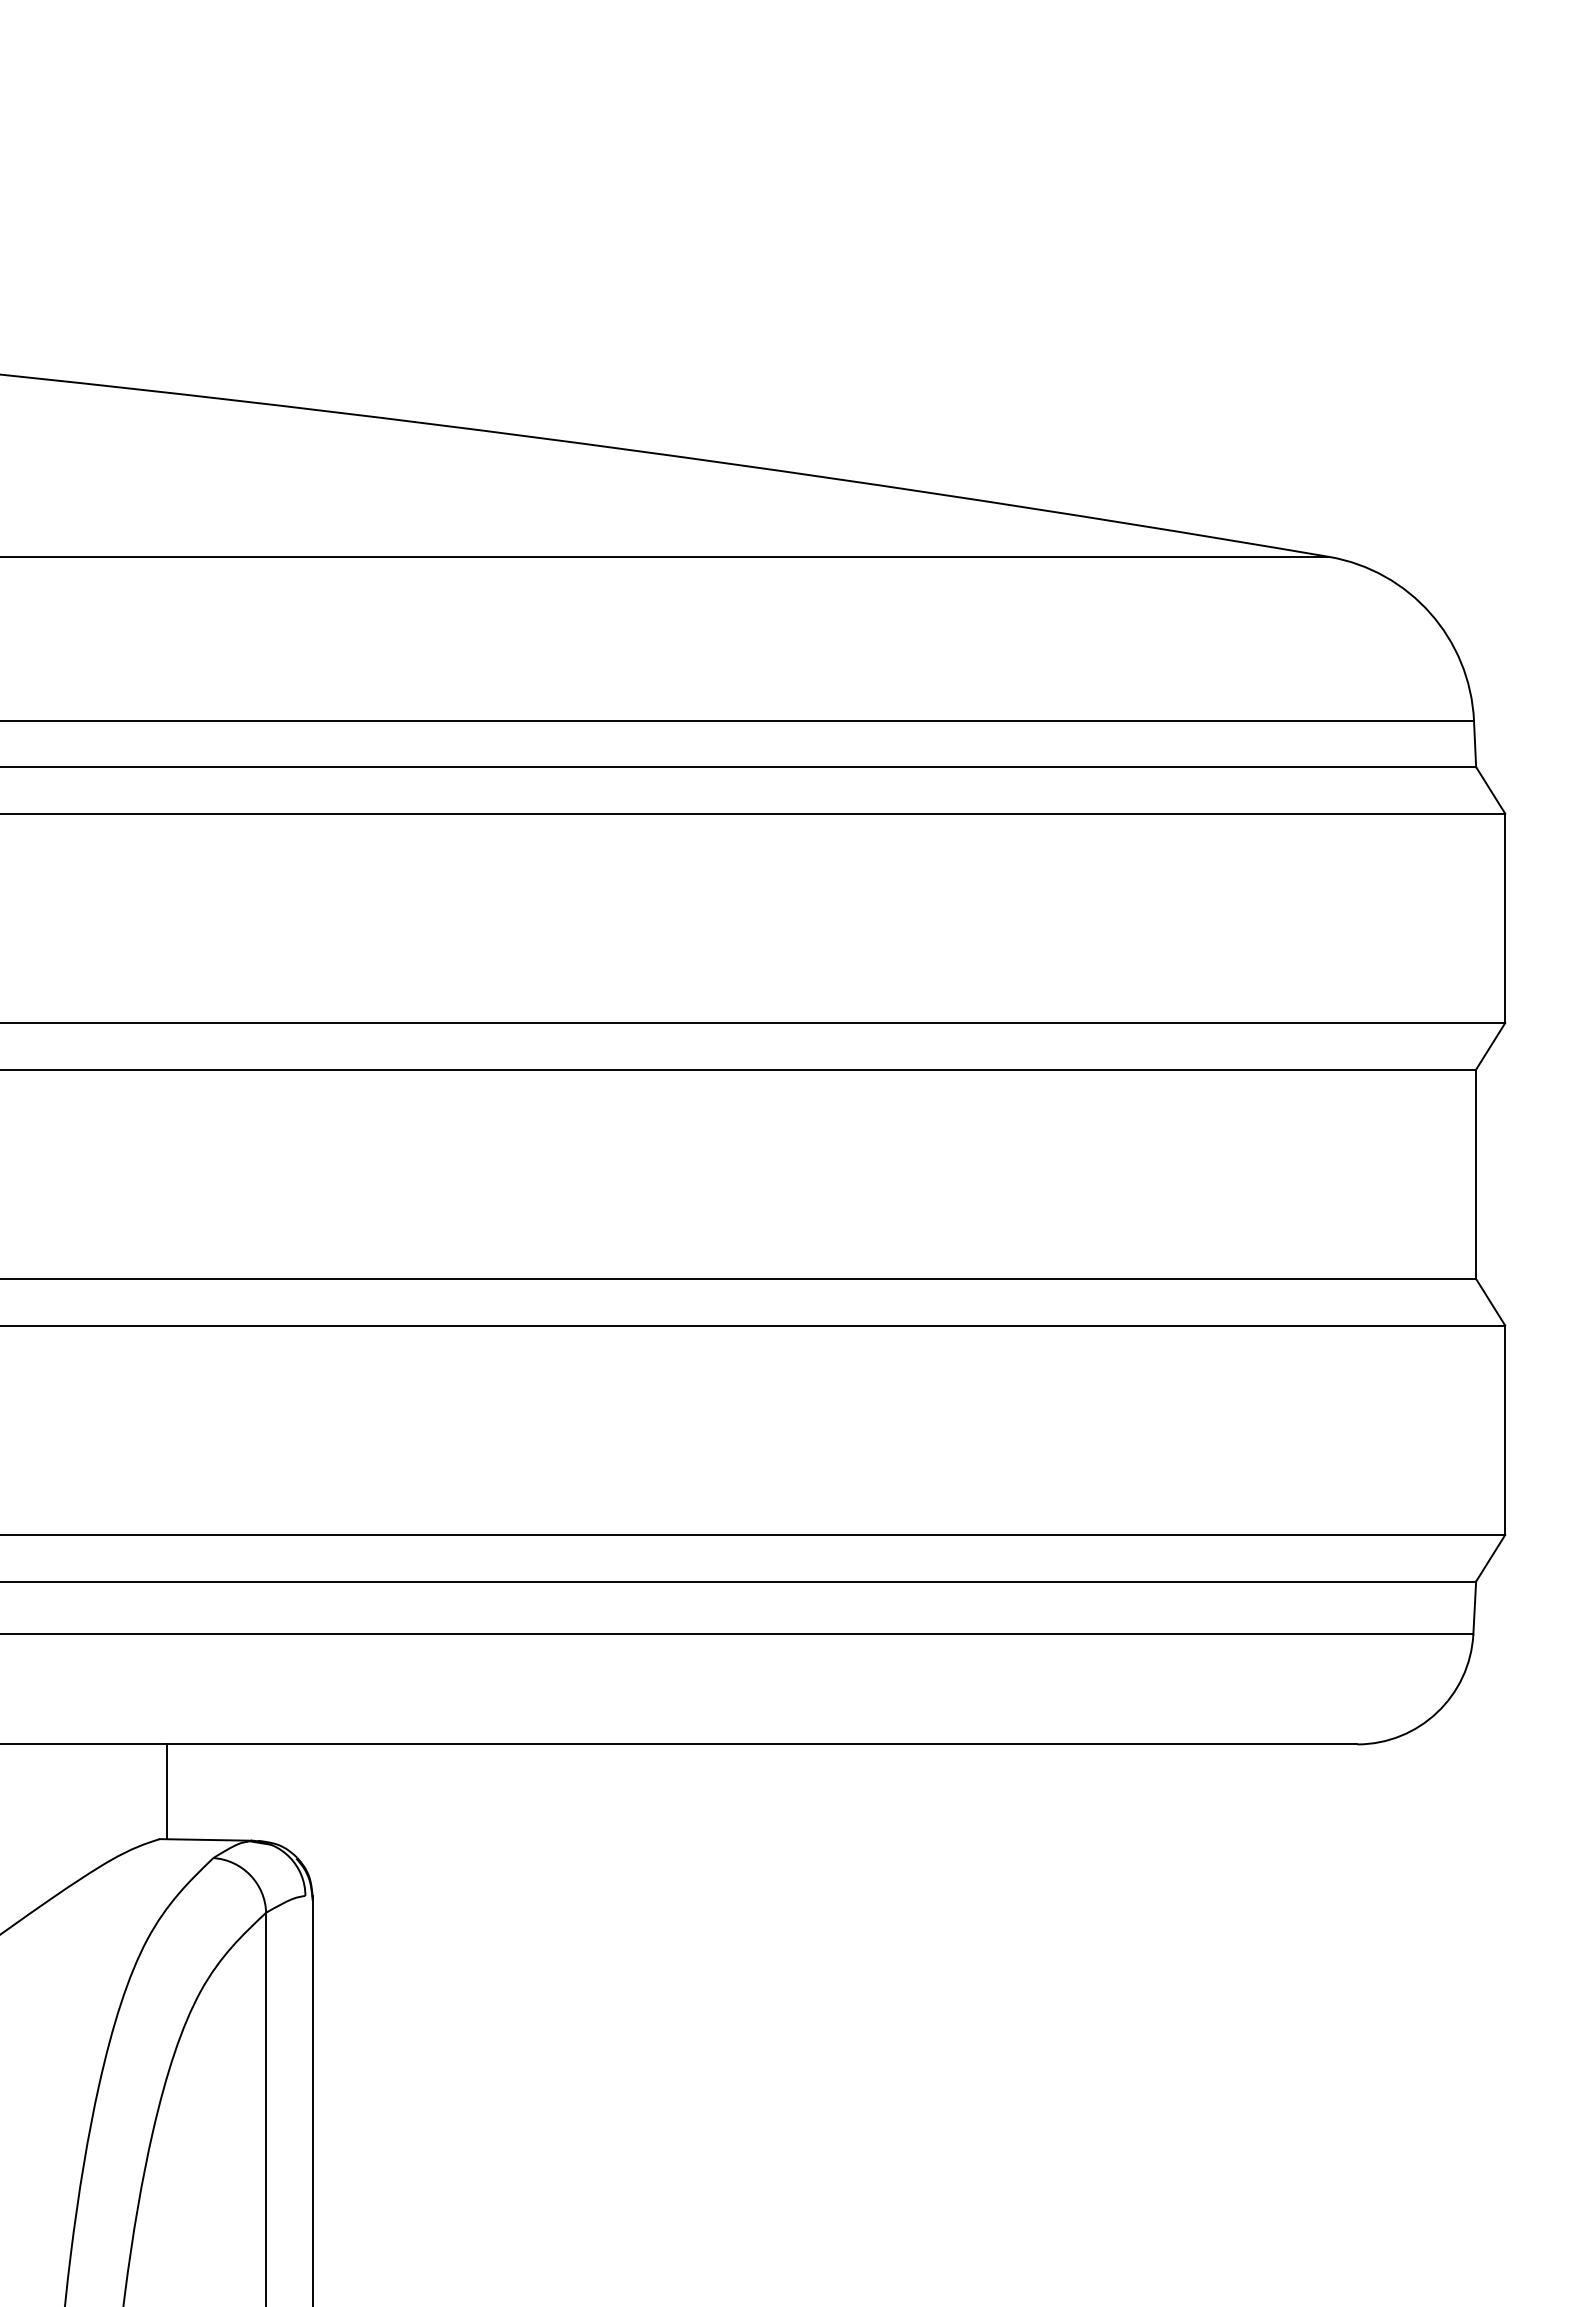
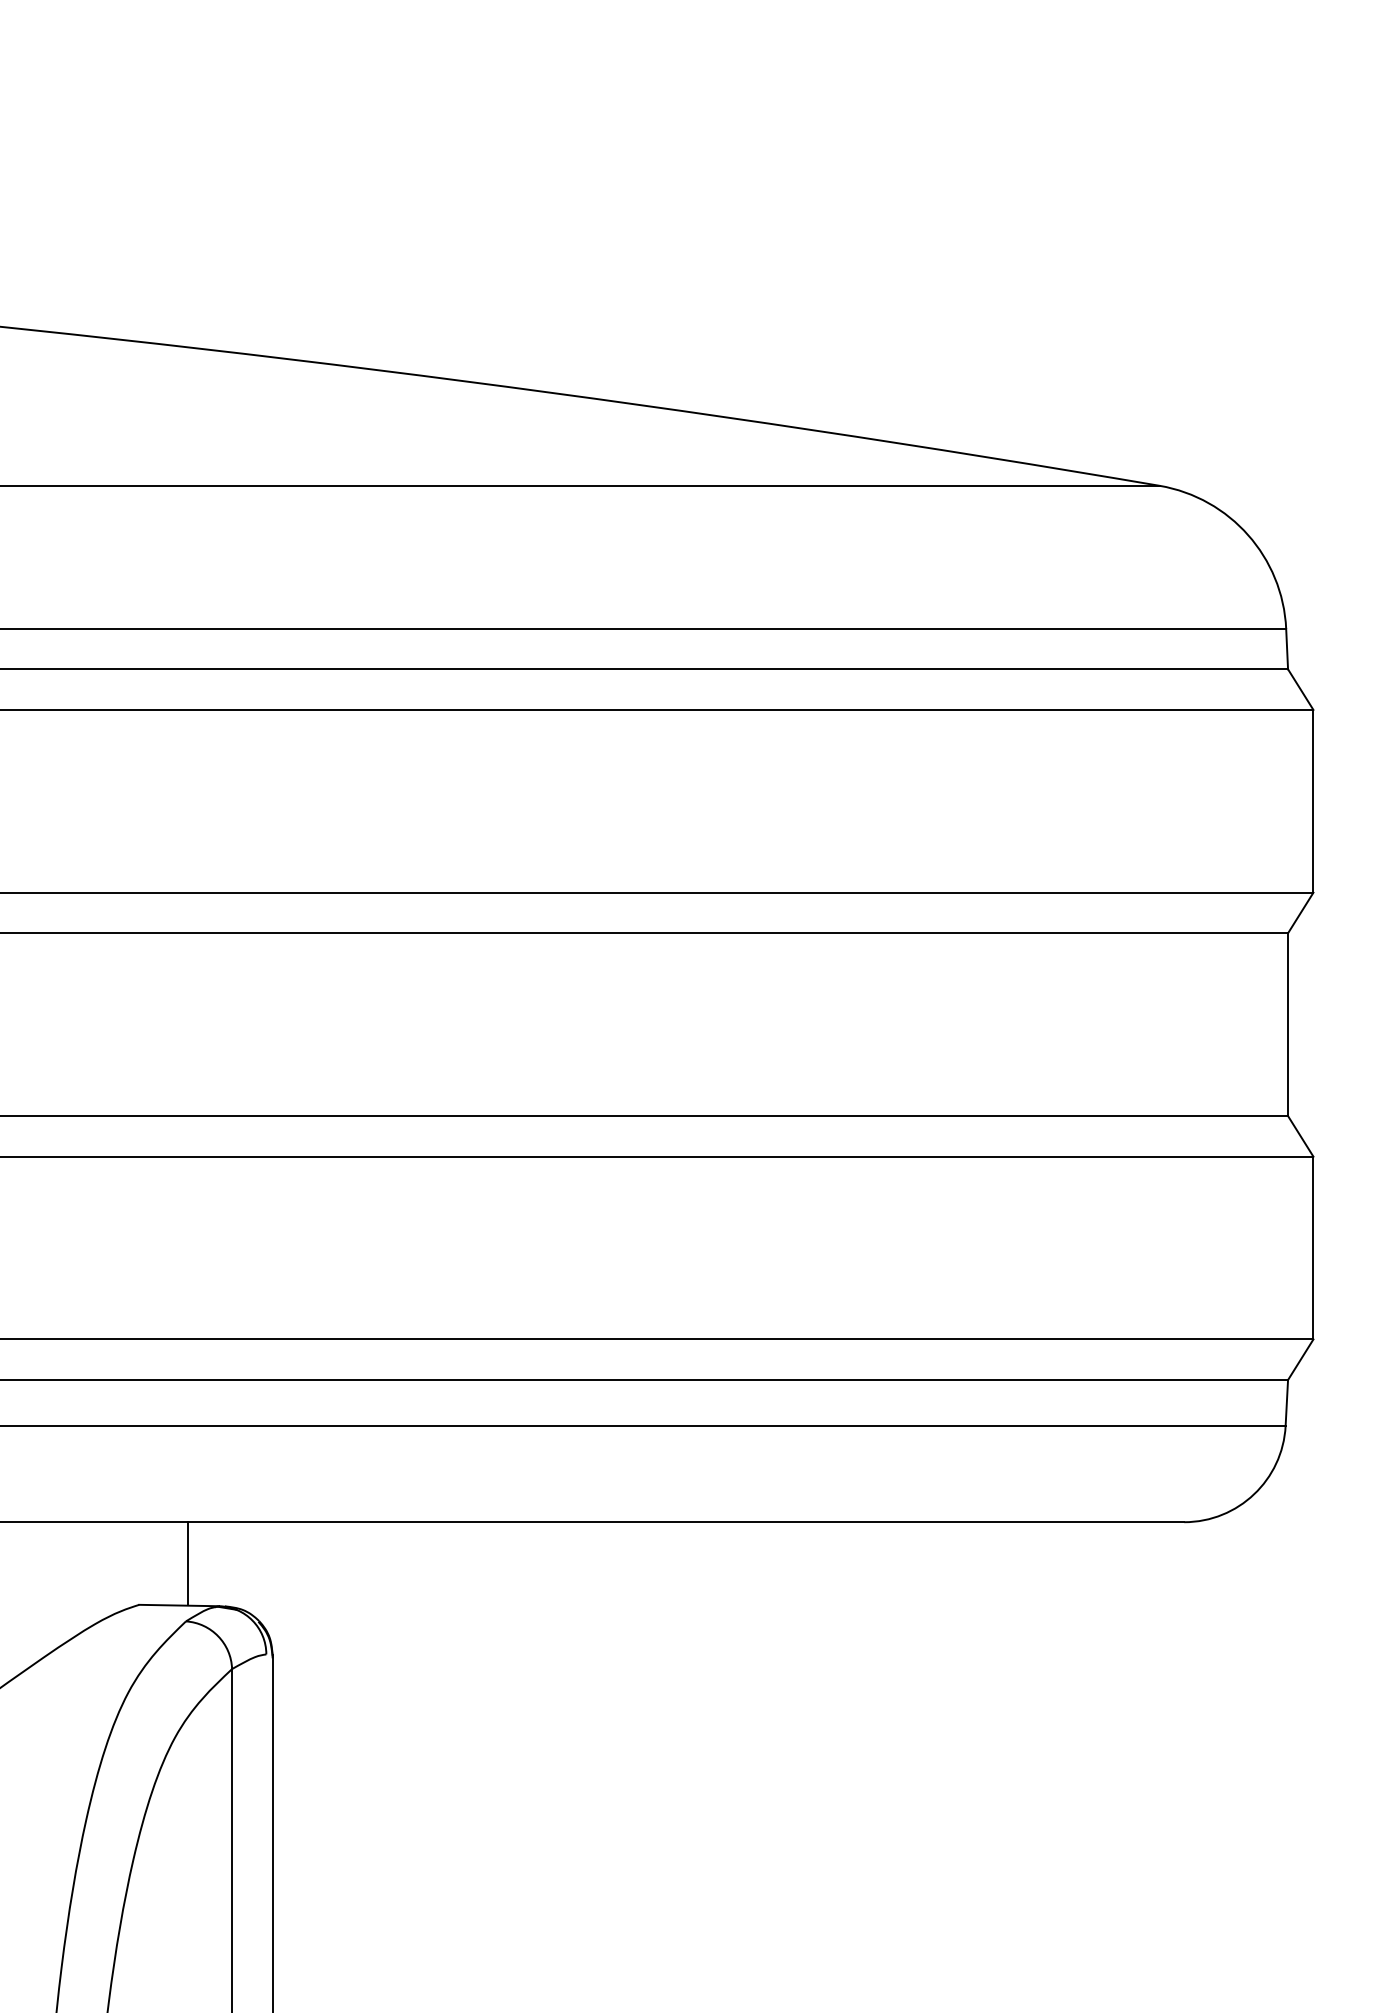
line: (167, 1791) -> (187, 1563), moved

